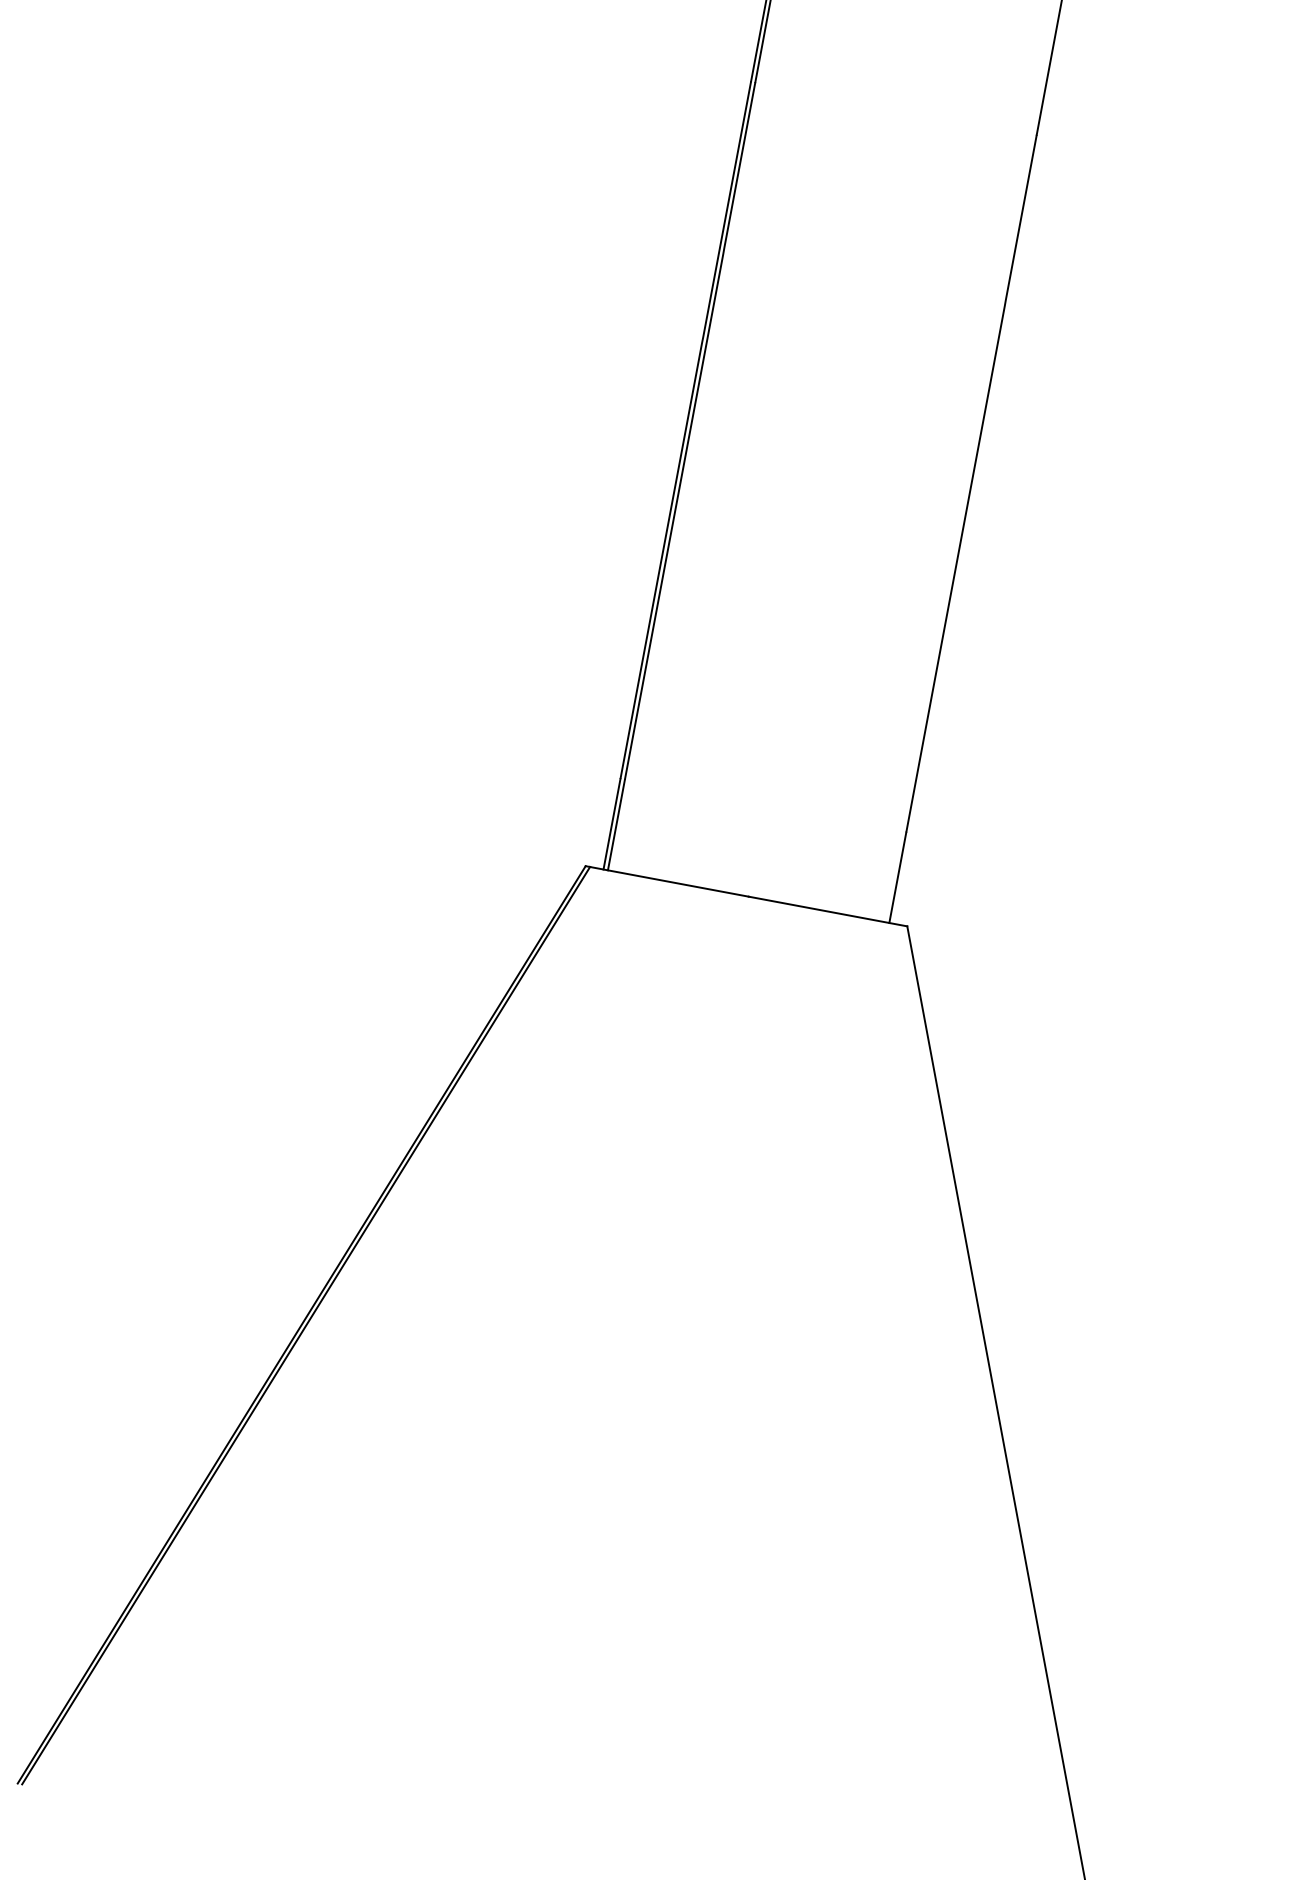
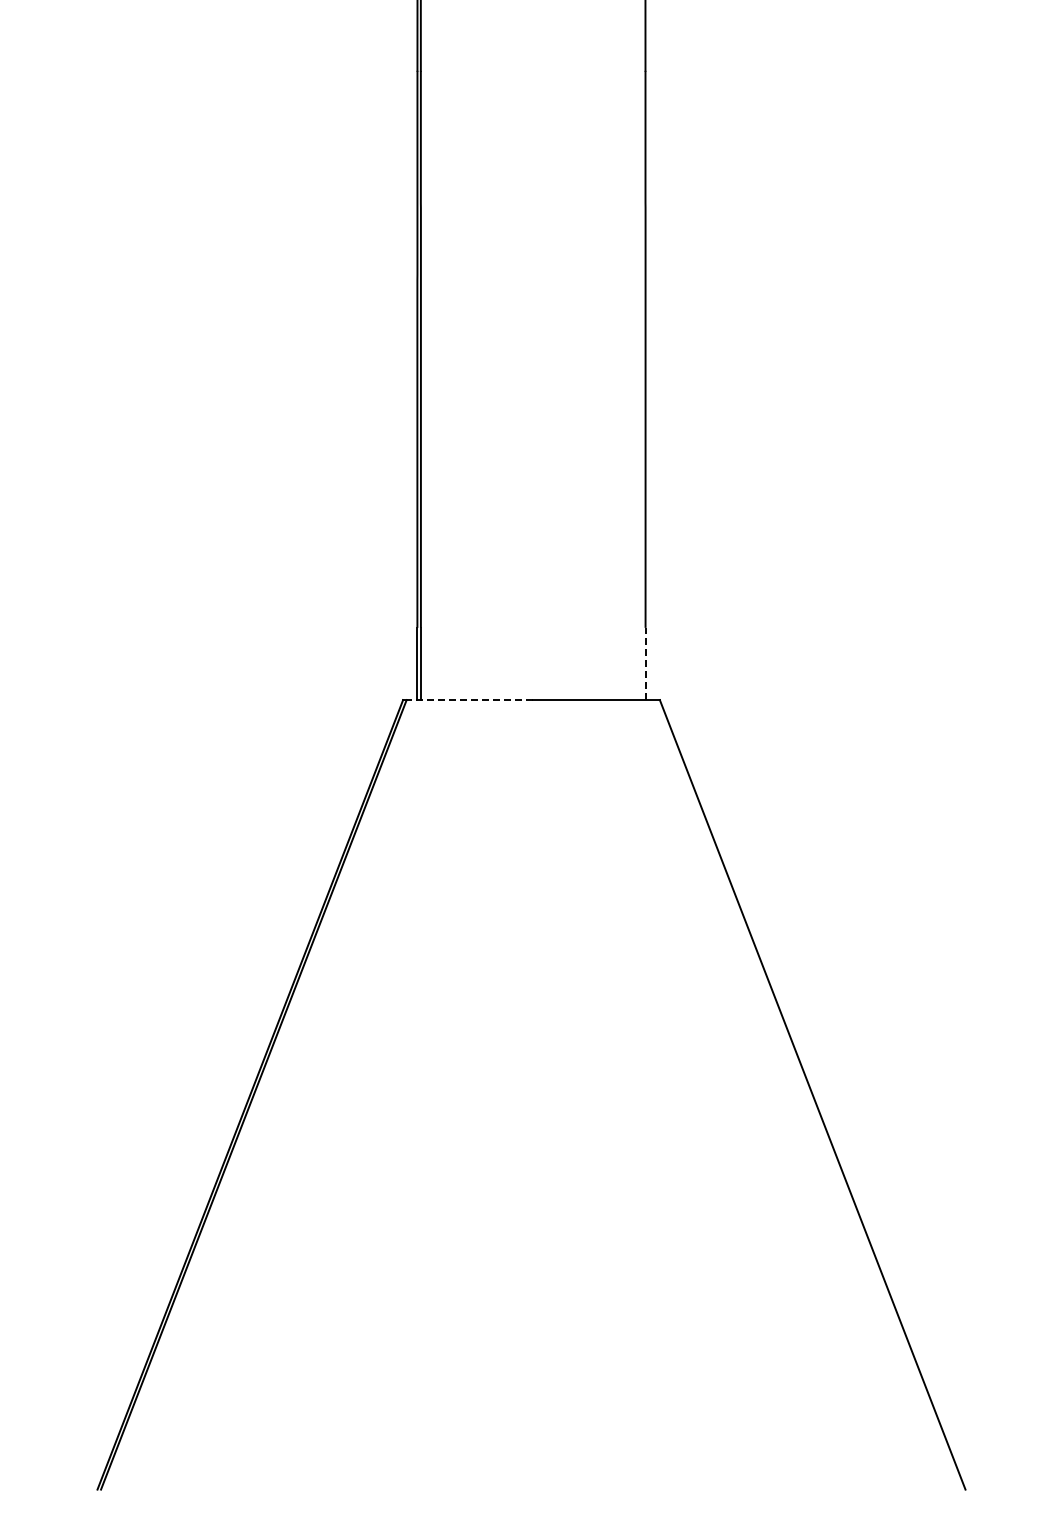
line: (897, 877) -> (645, 663), solid -> dashed
line: (668, 882) -> (469, 700), solid -> dashed

